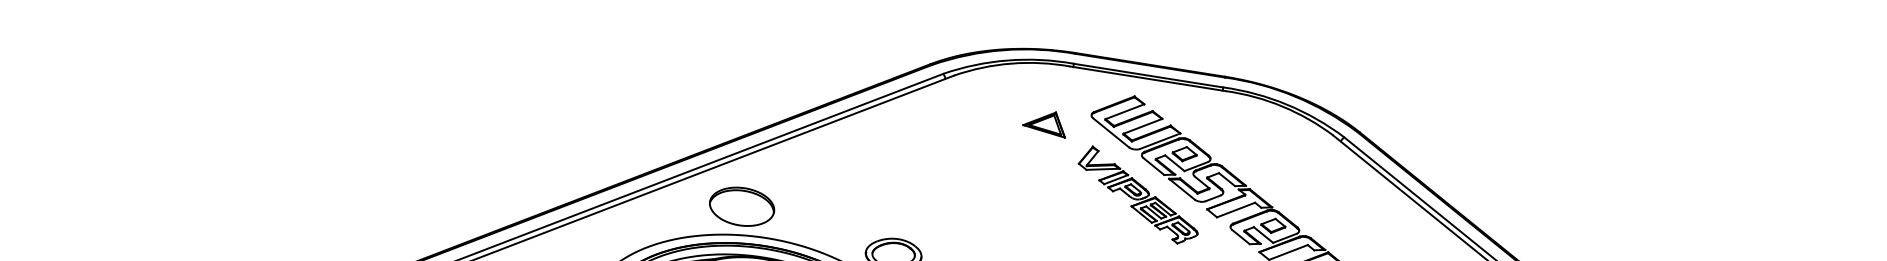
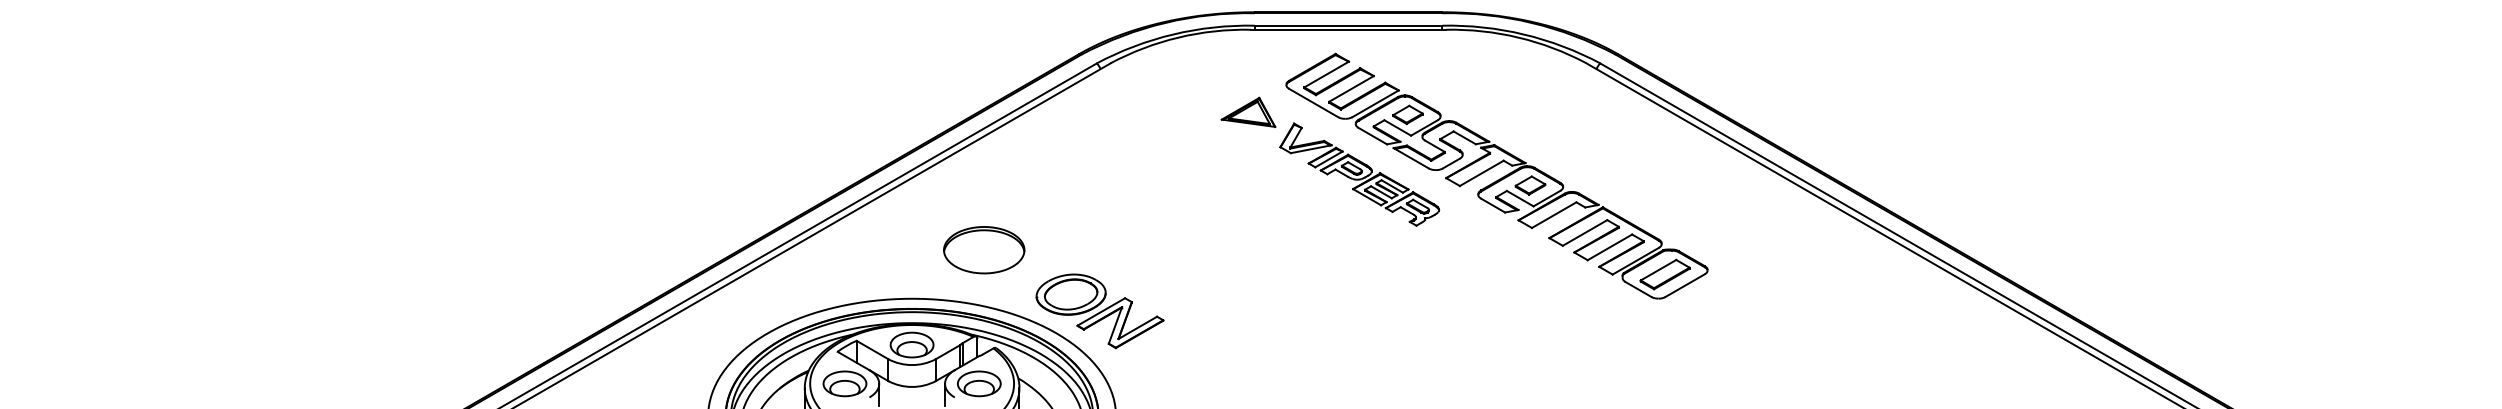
part: (1045, 122) -> (1248, 111), moved
part: (742, 207) -> (984, 250), moved

